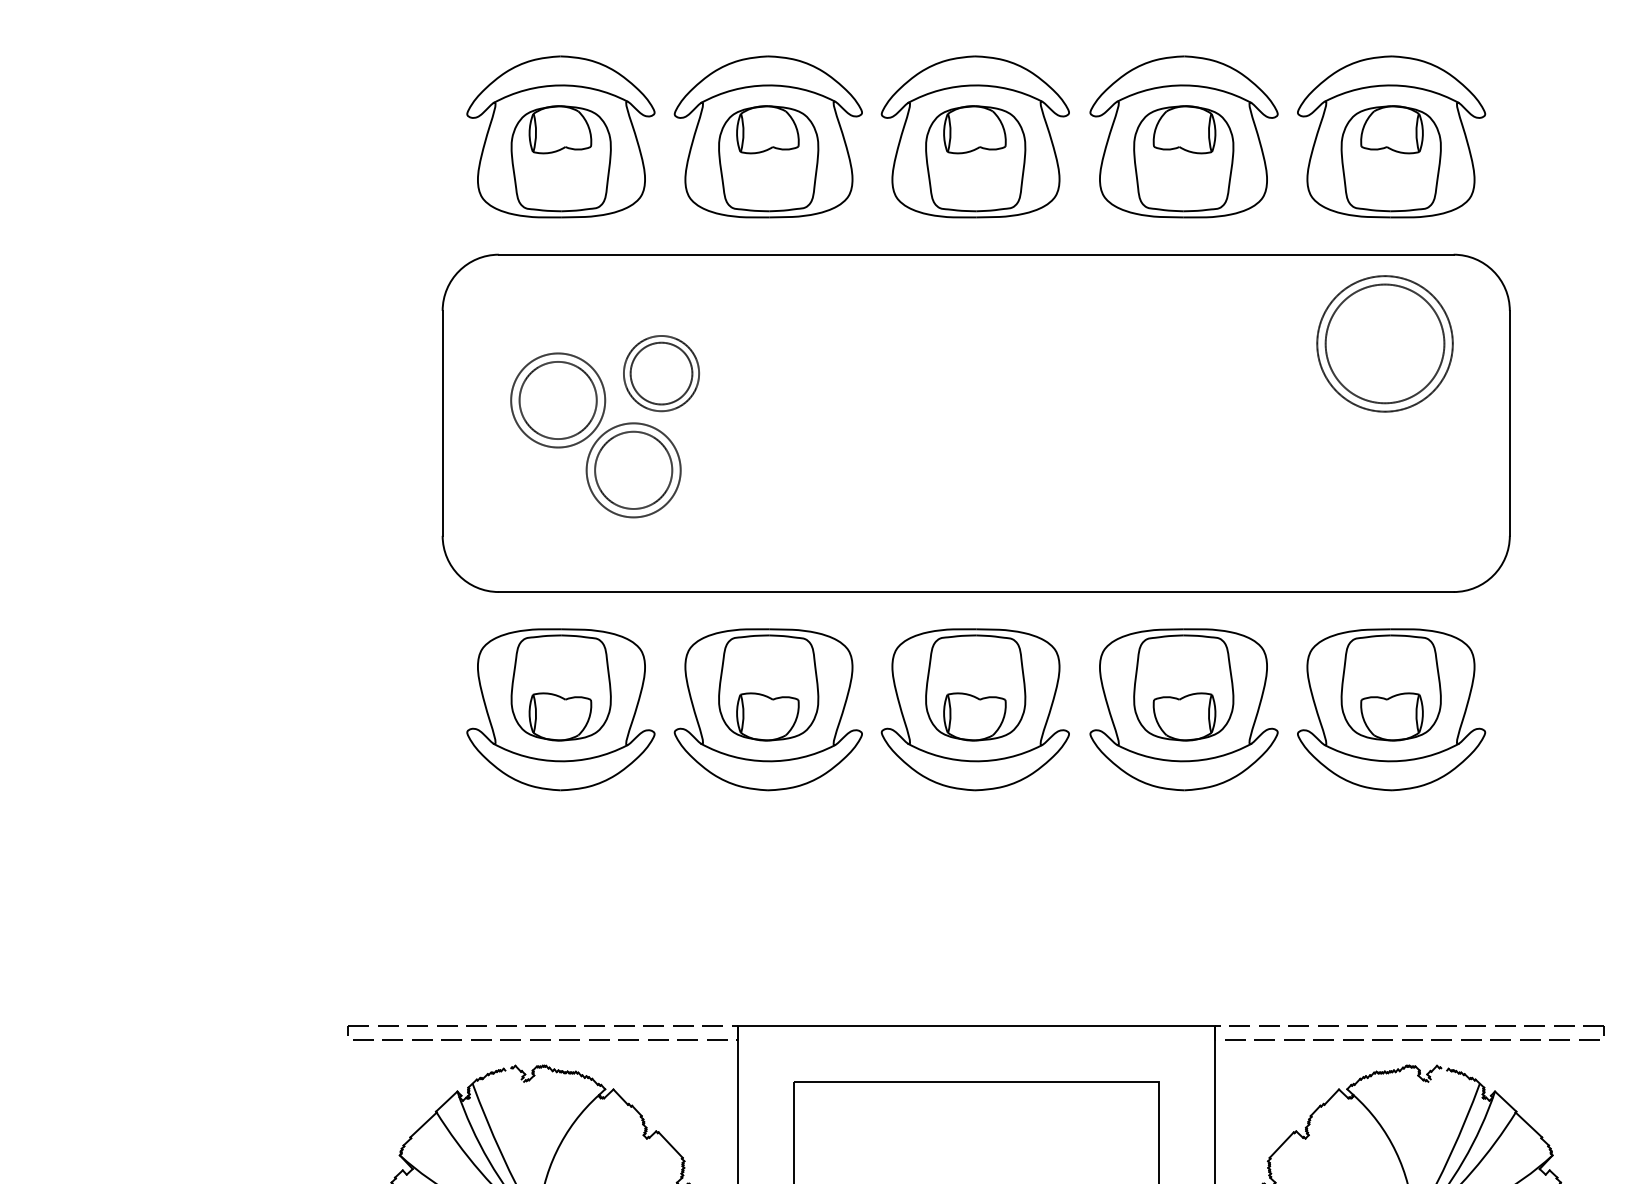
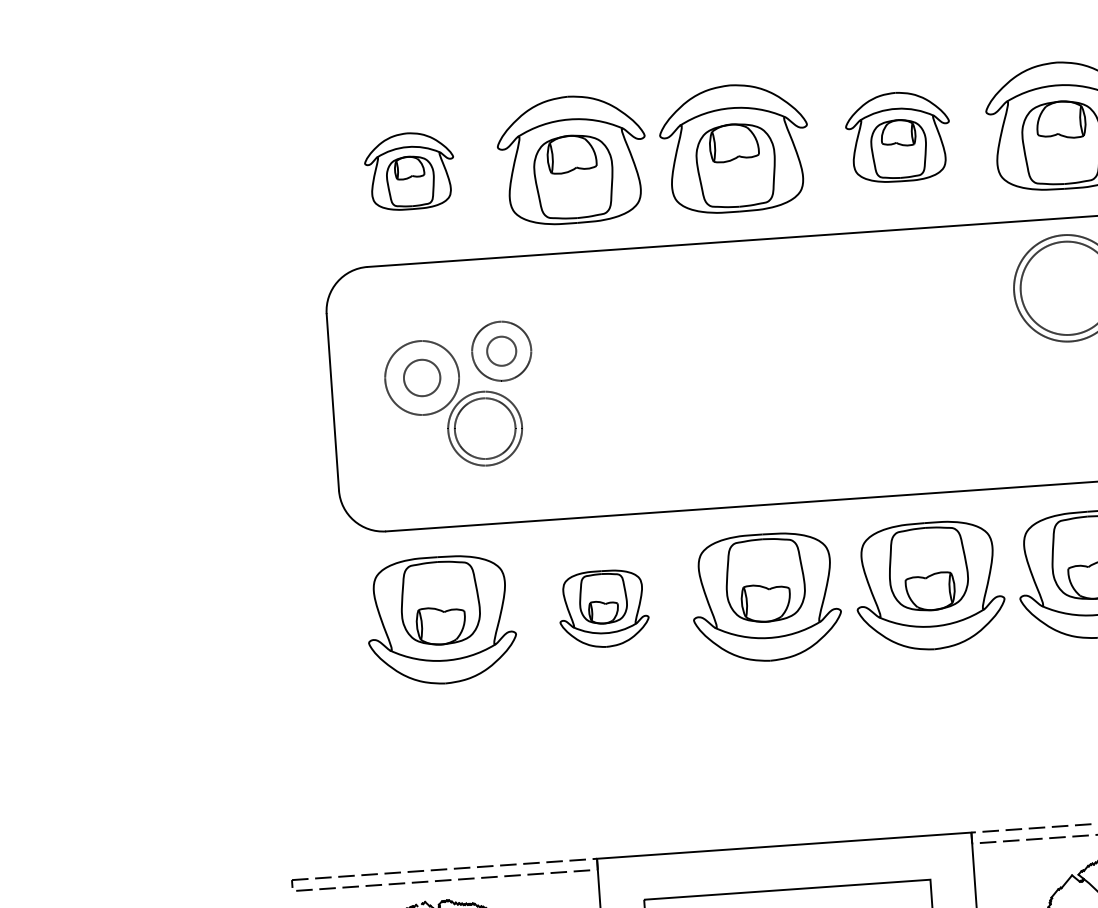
part: (560, 136) -> (409, 170), size x0.6
part: (1183, 136) -> (897, 136), size x0.7
circle: (661, 373) -> (501, 351), size x0.6
circle: (557, 400) -> (421, 378), size x0.6
part: (767, 709) -> (603, 608), size x0.6

